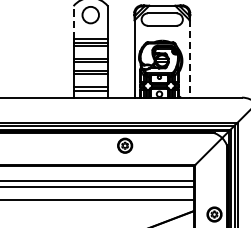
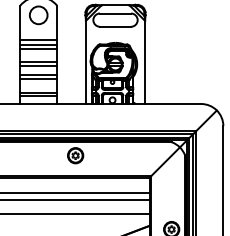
line: (73, 21) -> (20, 22), dashed -> solid
line: (189, 58) -> (144, 61), dashed -> solid

